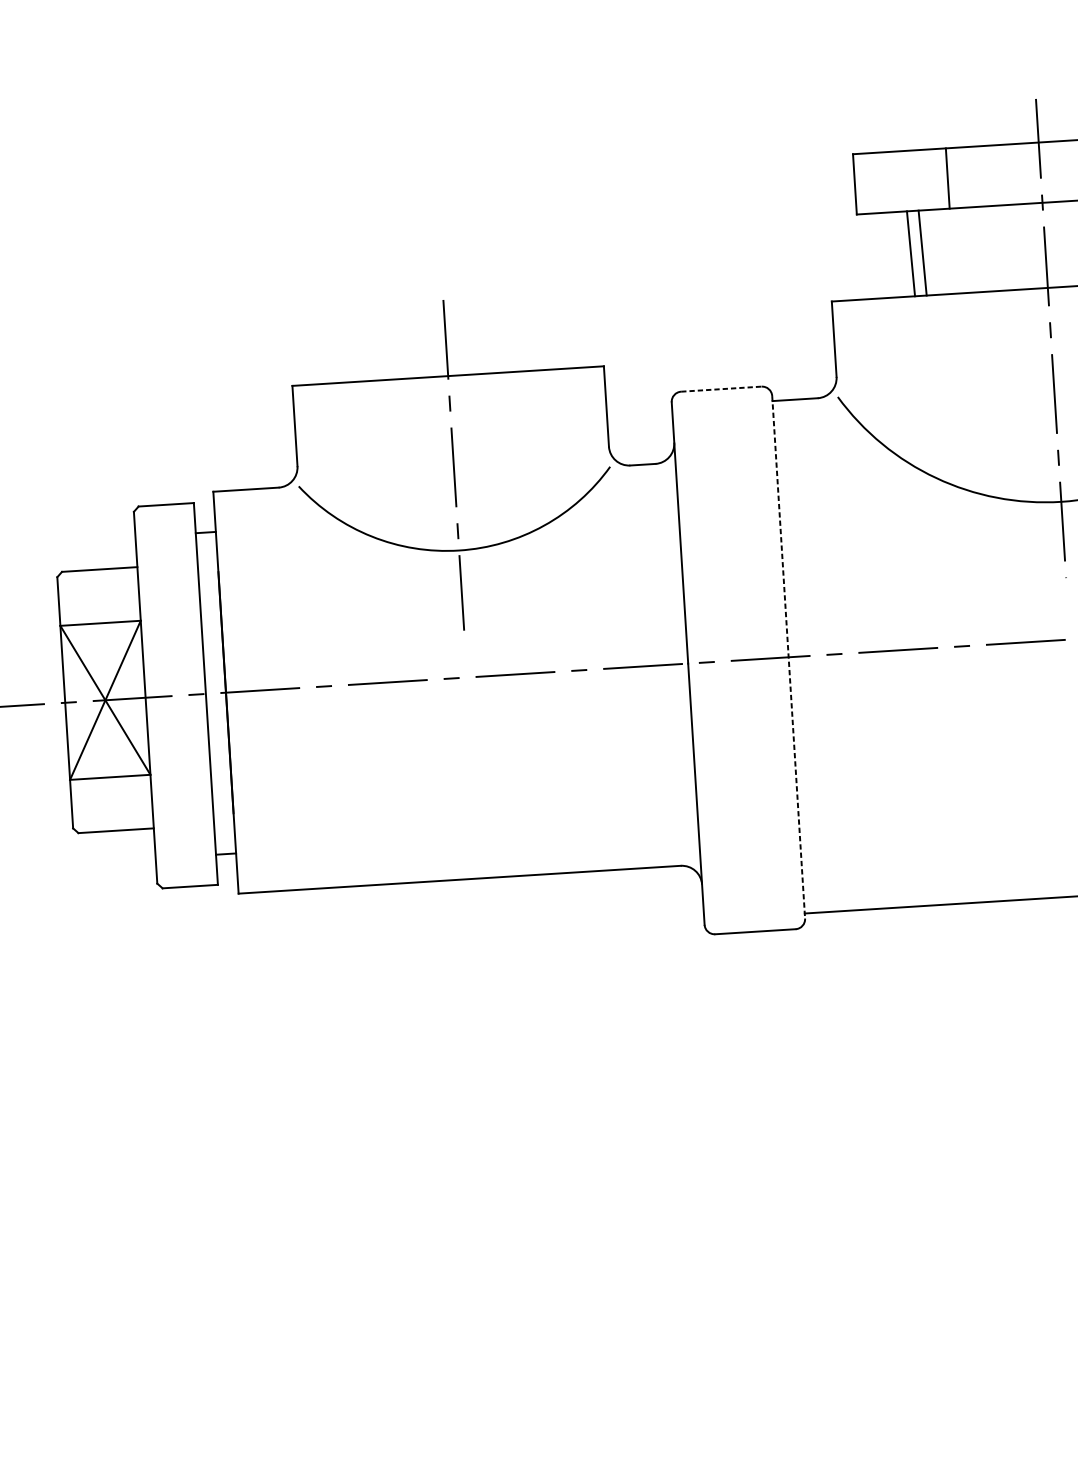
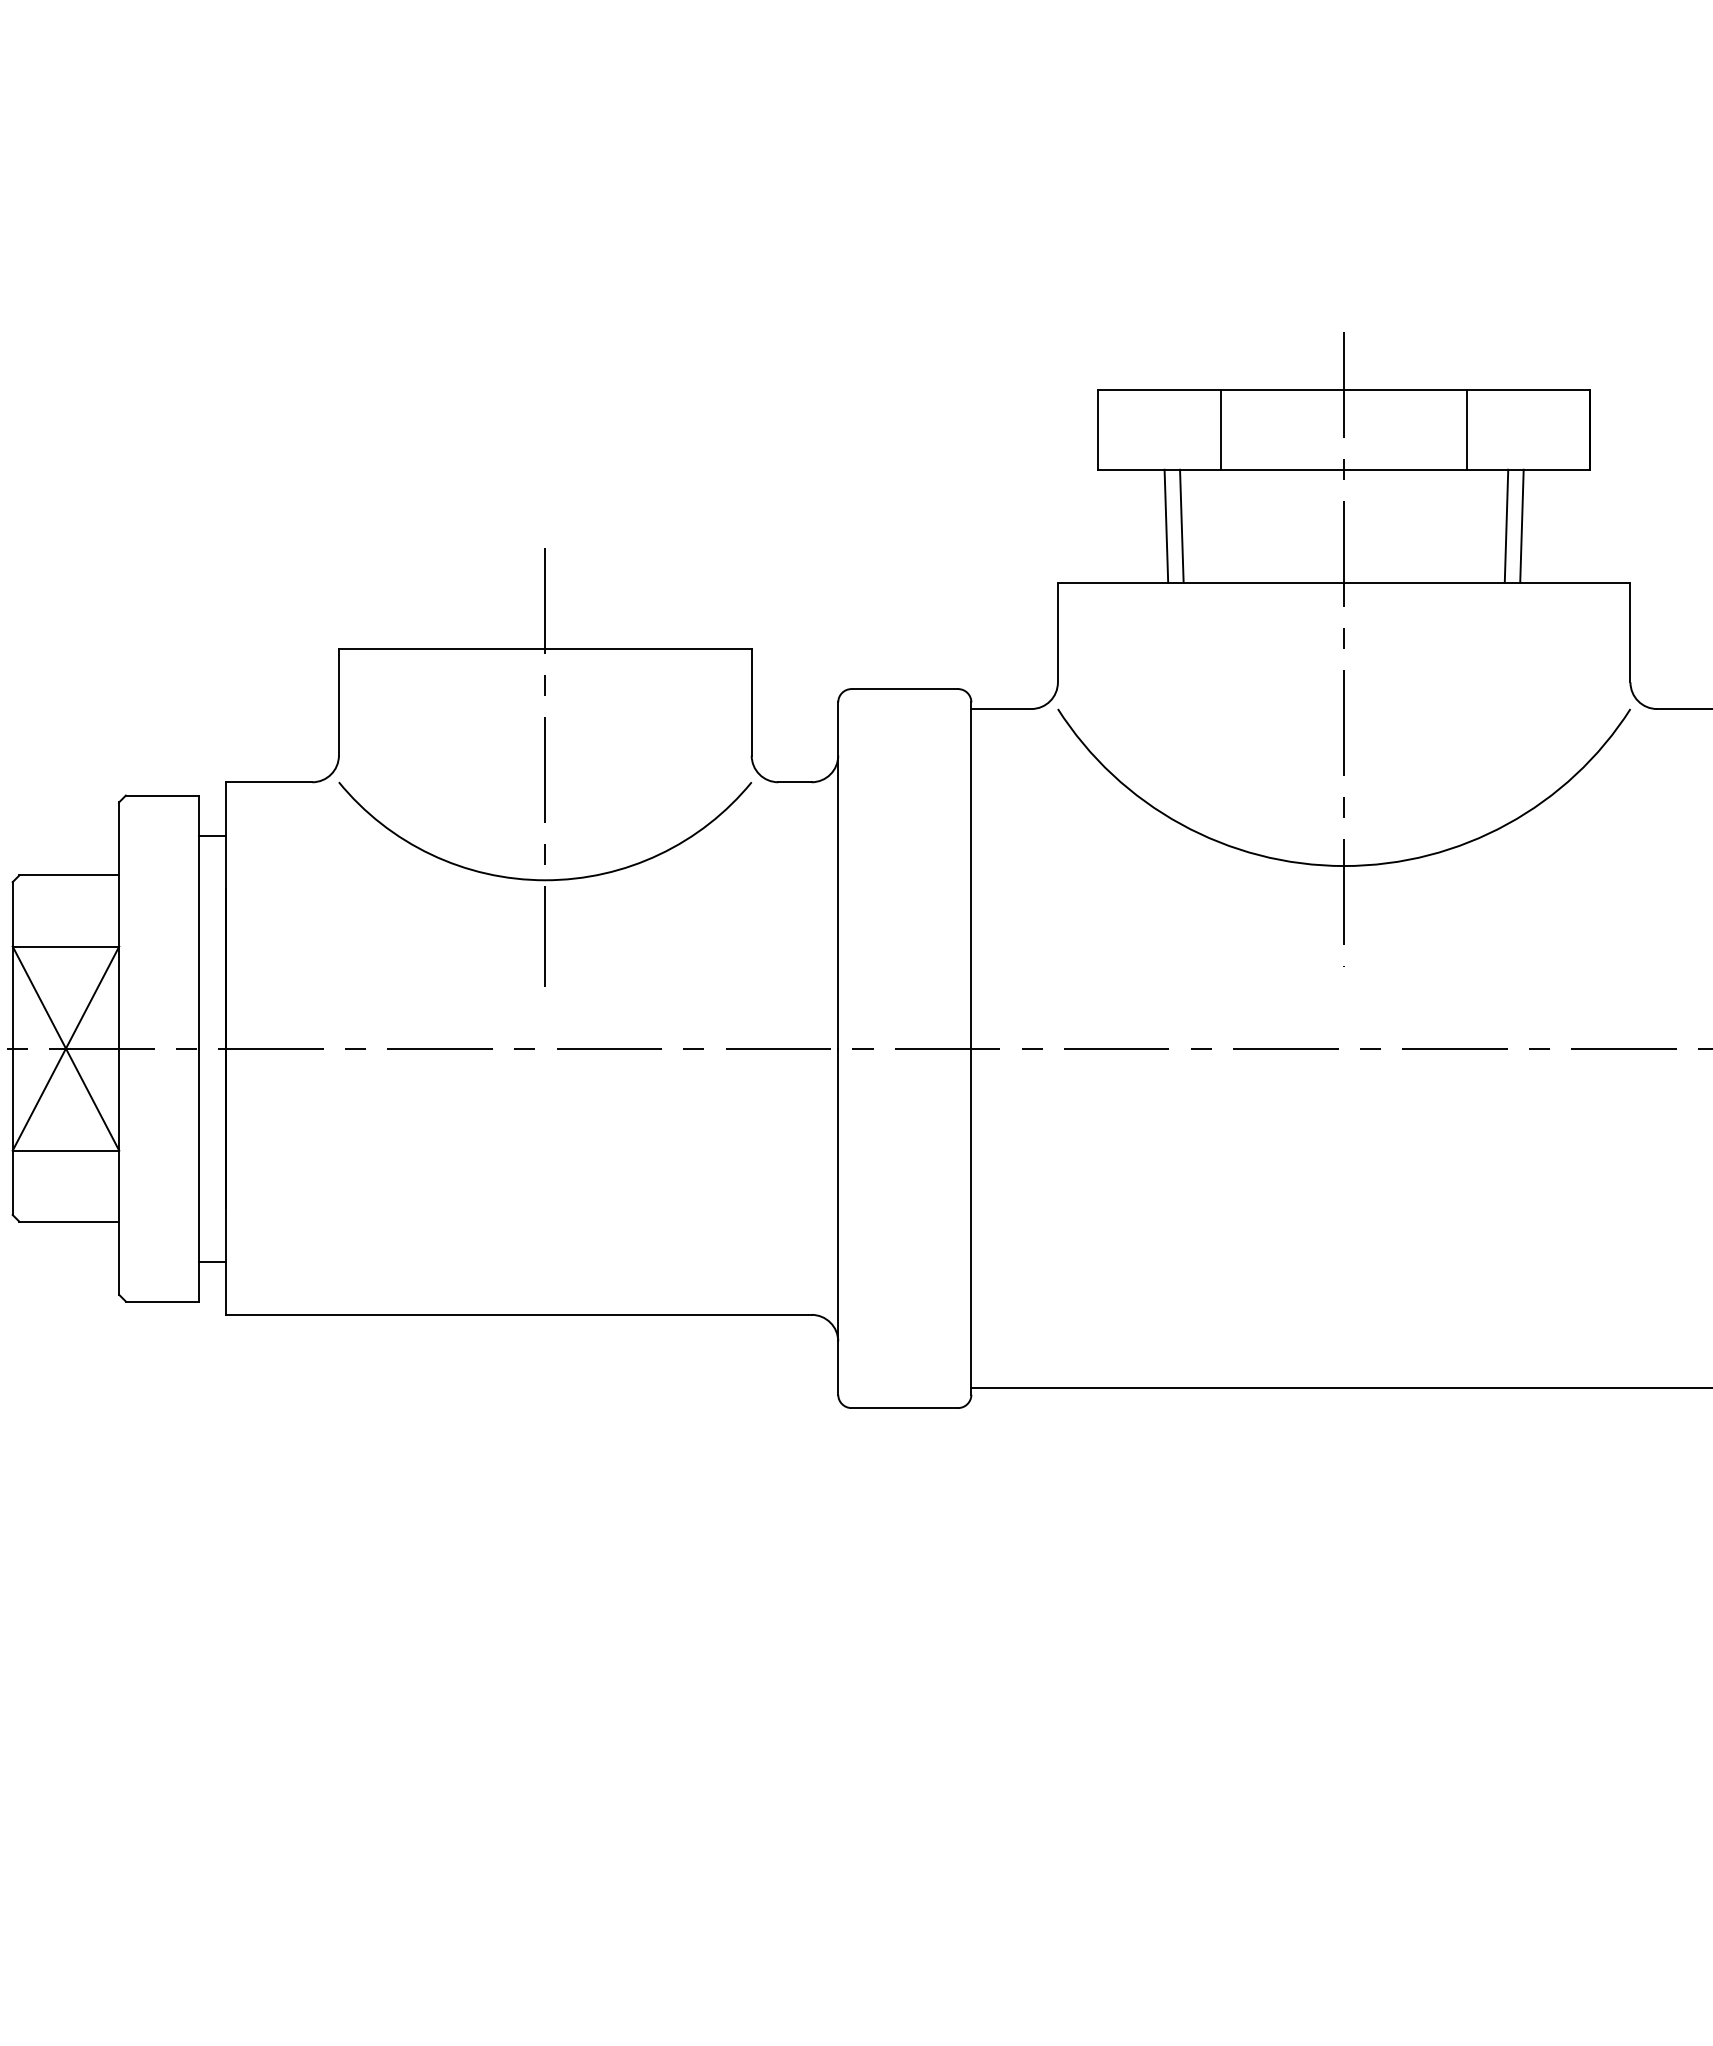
line: (721, 389) -> (905, 689), dashed -> solid
line: (788, 657) -> (971, 1049), dashed -> solid

